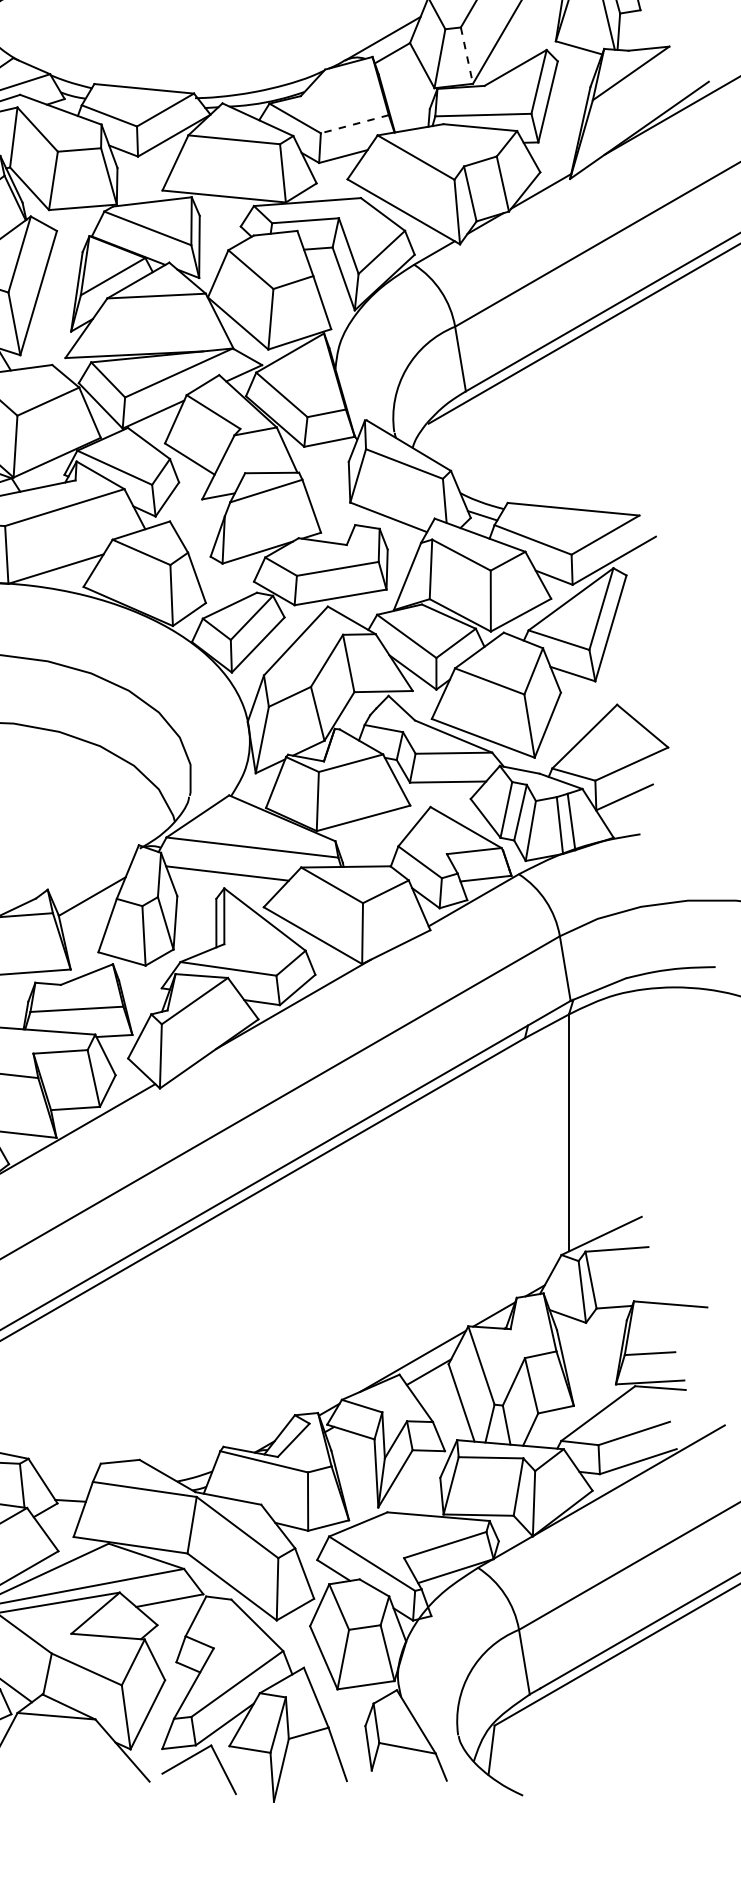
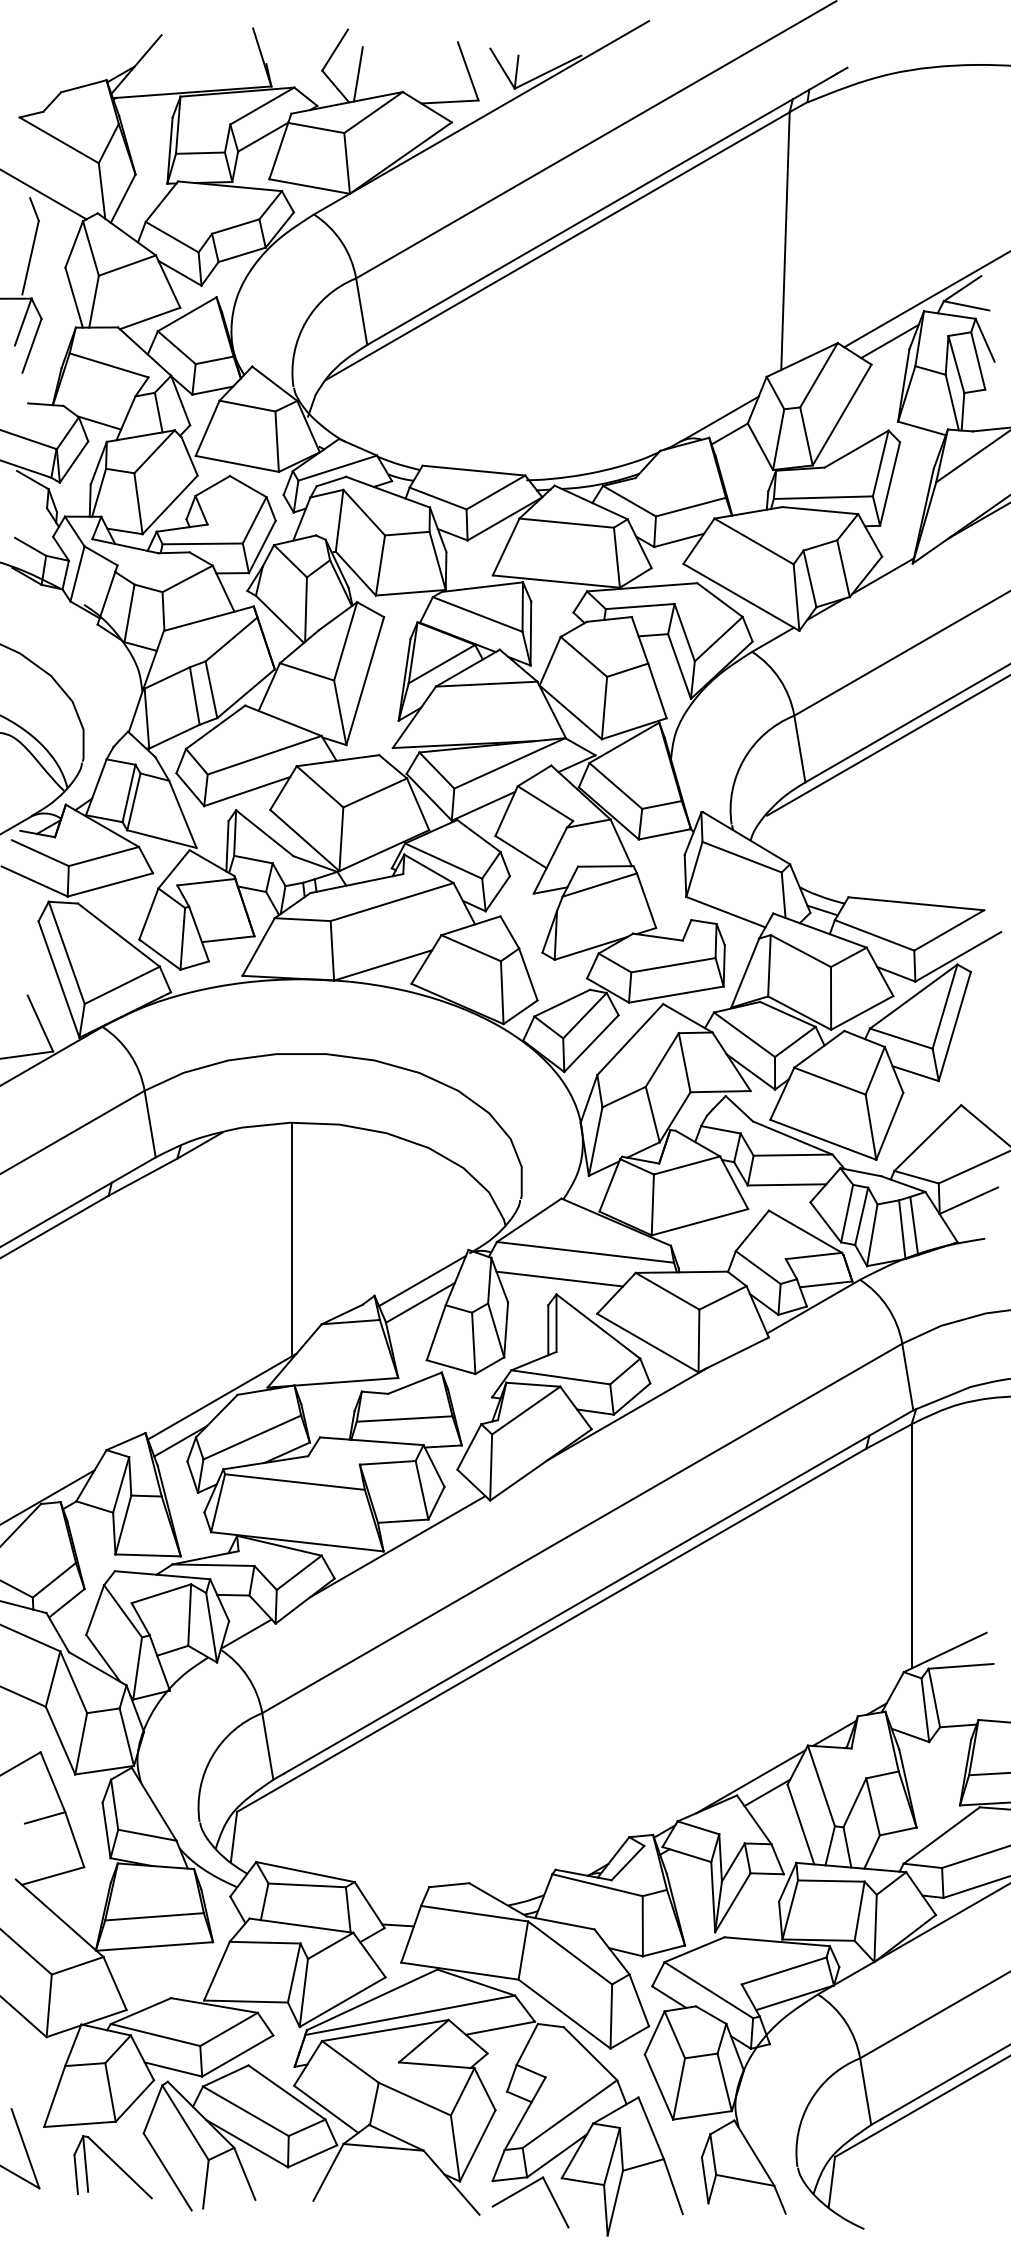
line: (466, 55) -> (806, 436), dashed -> solid
line: (354, 124) -> (690, 507), dashed -> solid
line: (94, 874) -> (422, 1280), added

